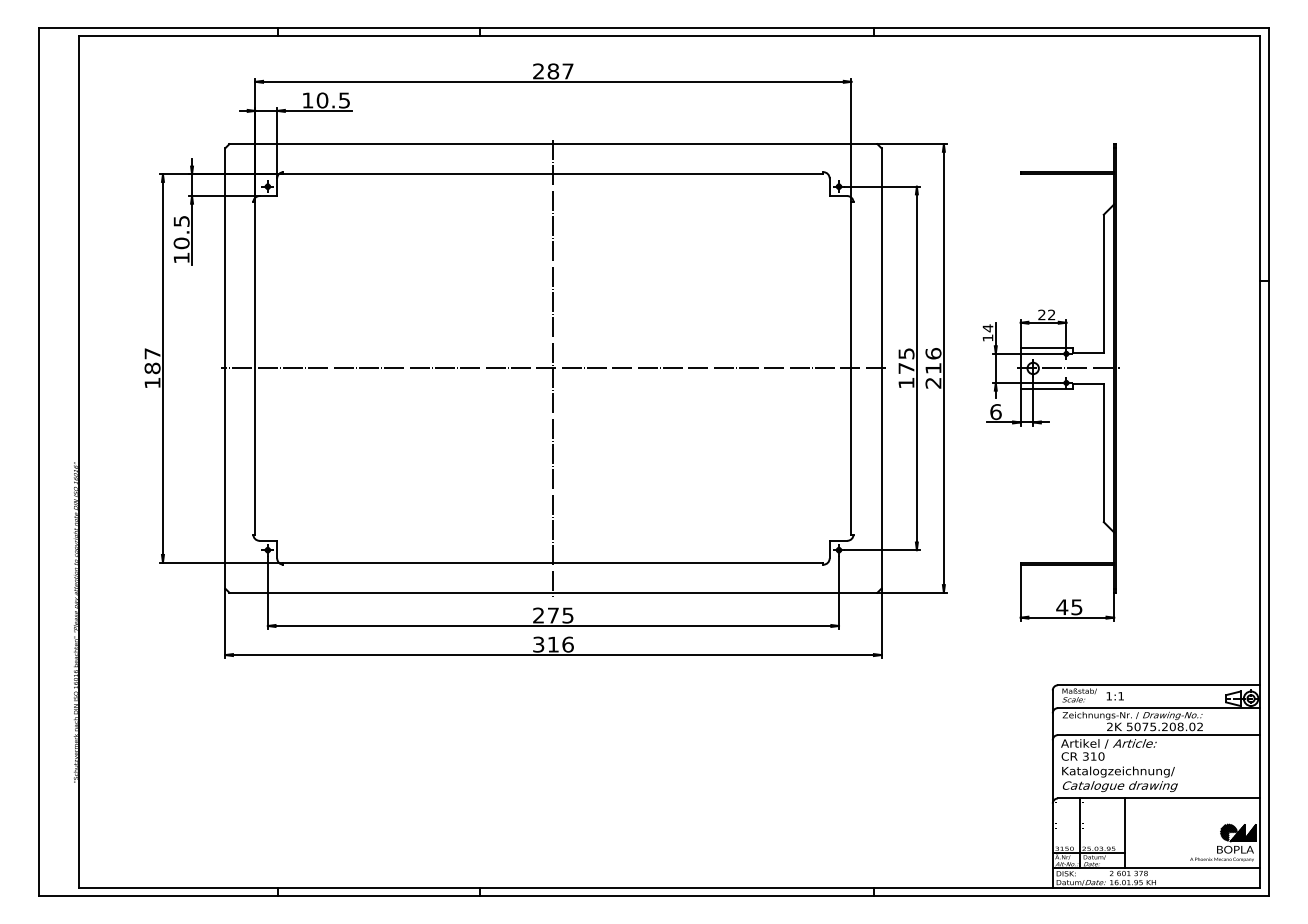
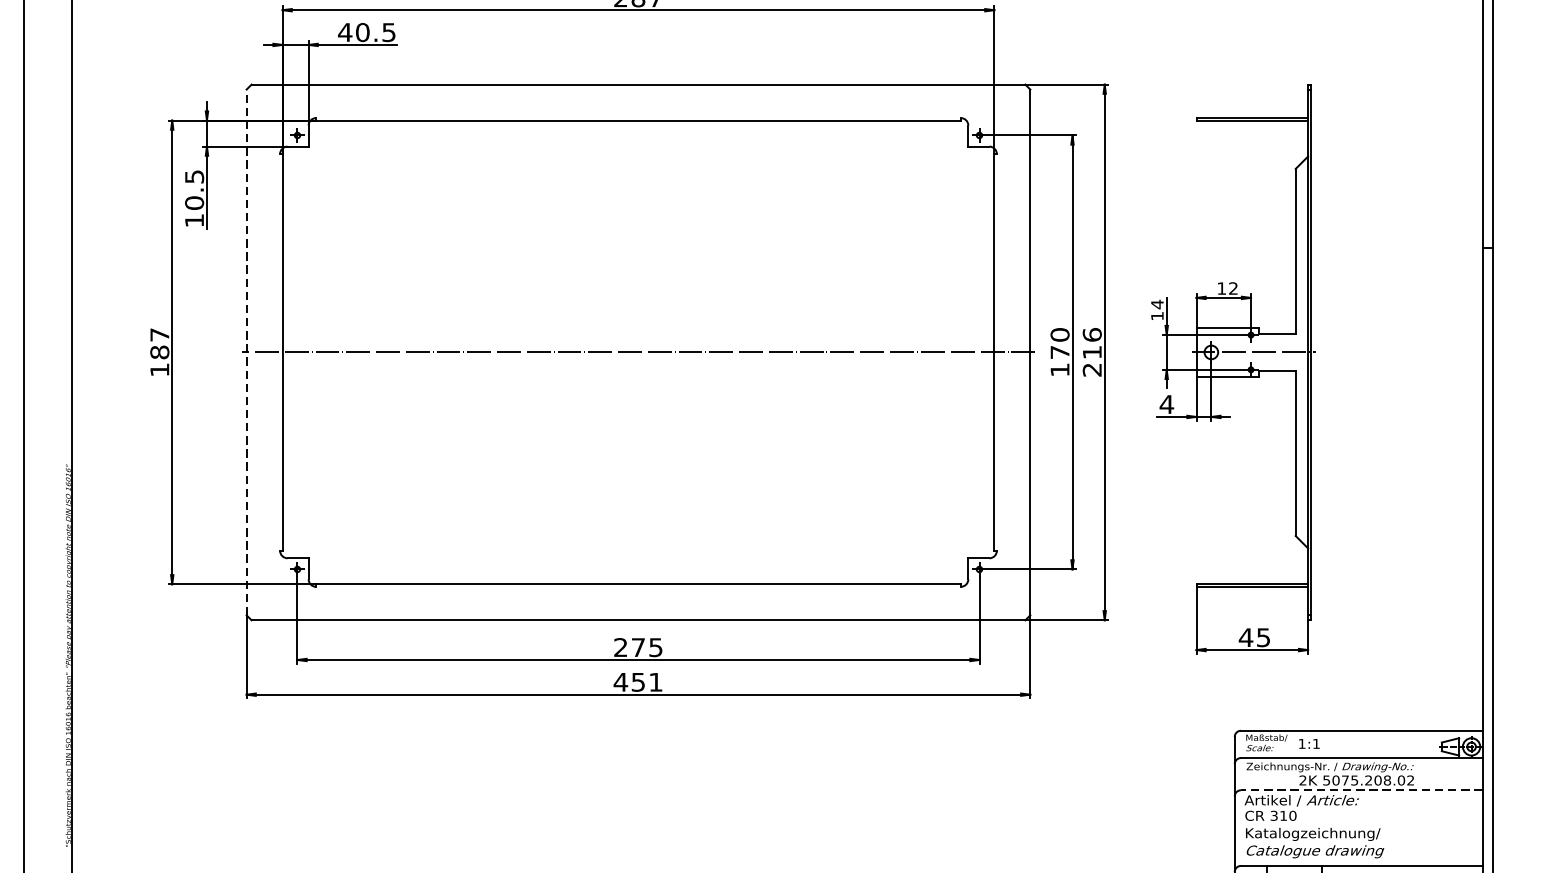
text: (307, 100) -> (344, 32), 10.5 -> 40.5
text: (1041, 314) -> (1221, 288), 22 -> 12
text: (906, 353) -> (1060, 334), 175 -> 170
line: (225, 367) -> (246, 351), solid -> dashed
line: (553, 367) -> (638, 351), removed
text: (995, 412) -> (1166, 405), 6 -> 4
text: (552, 644) -> (637, 682), 316 -> 451
line: (1158, 735) -> (1360, 790), solid -> dashed

